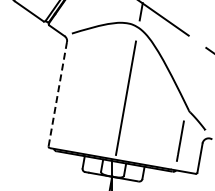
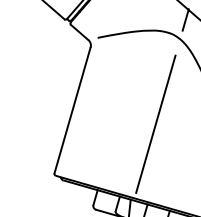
line: (57, 94) -> (72, 110), dashed -> solid

